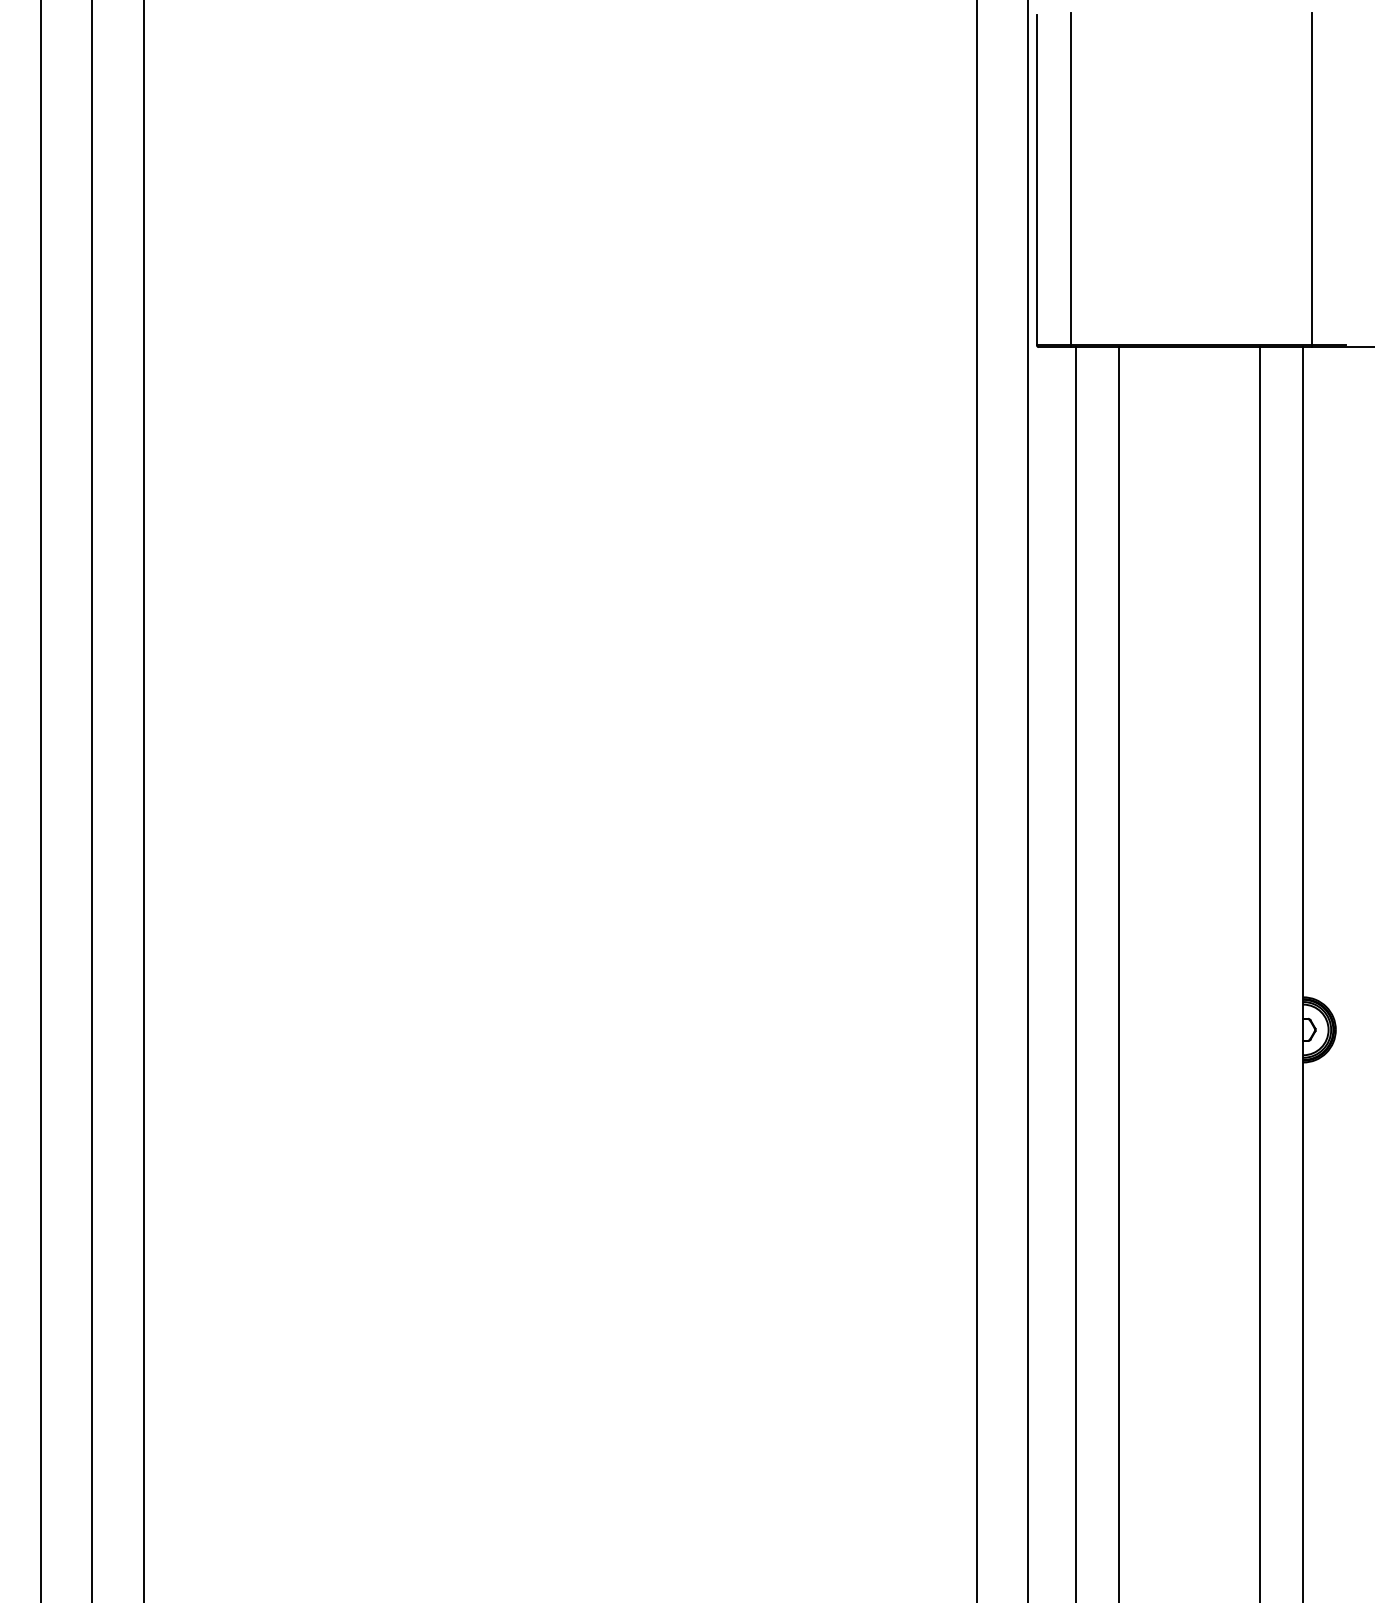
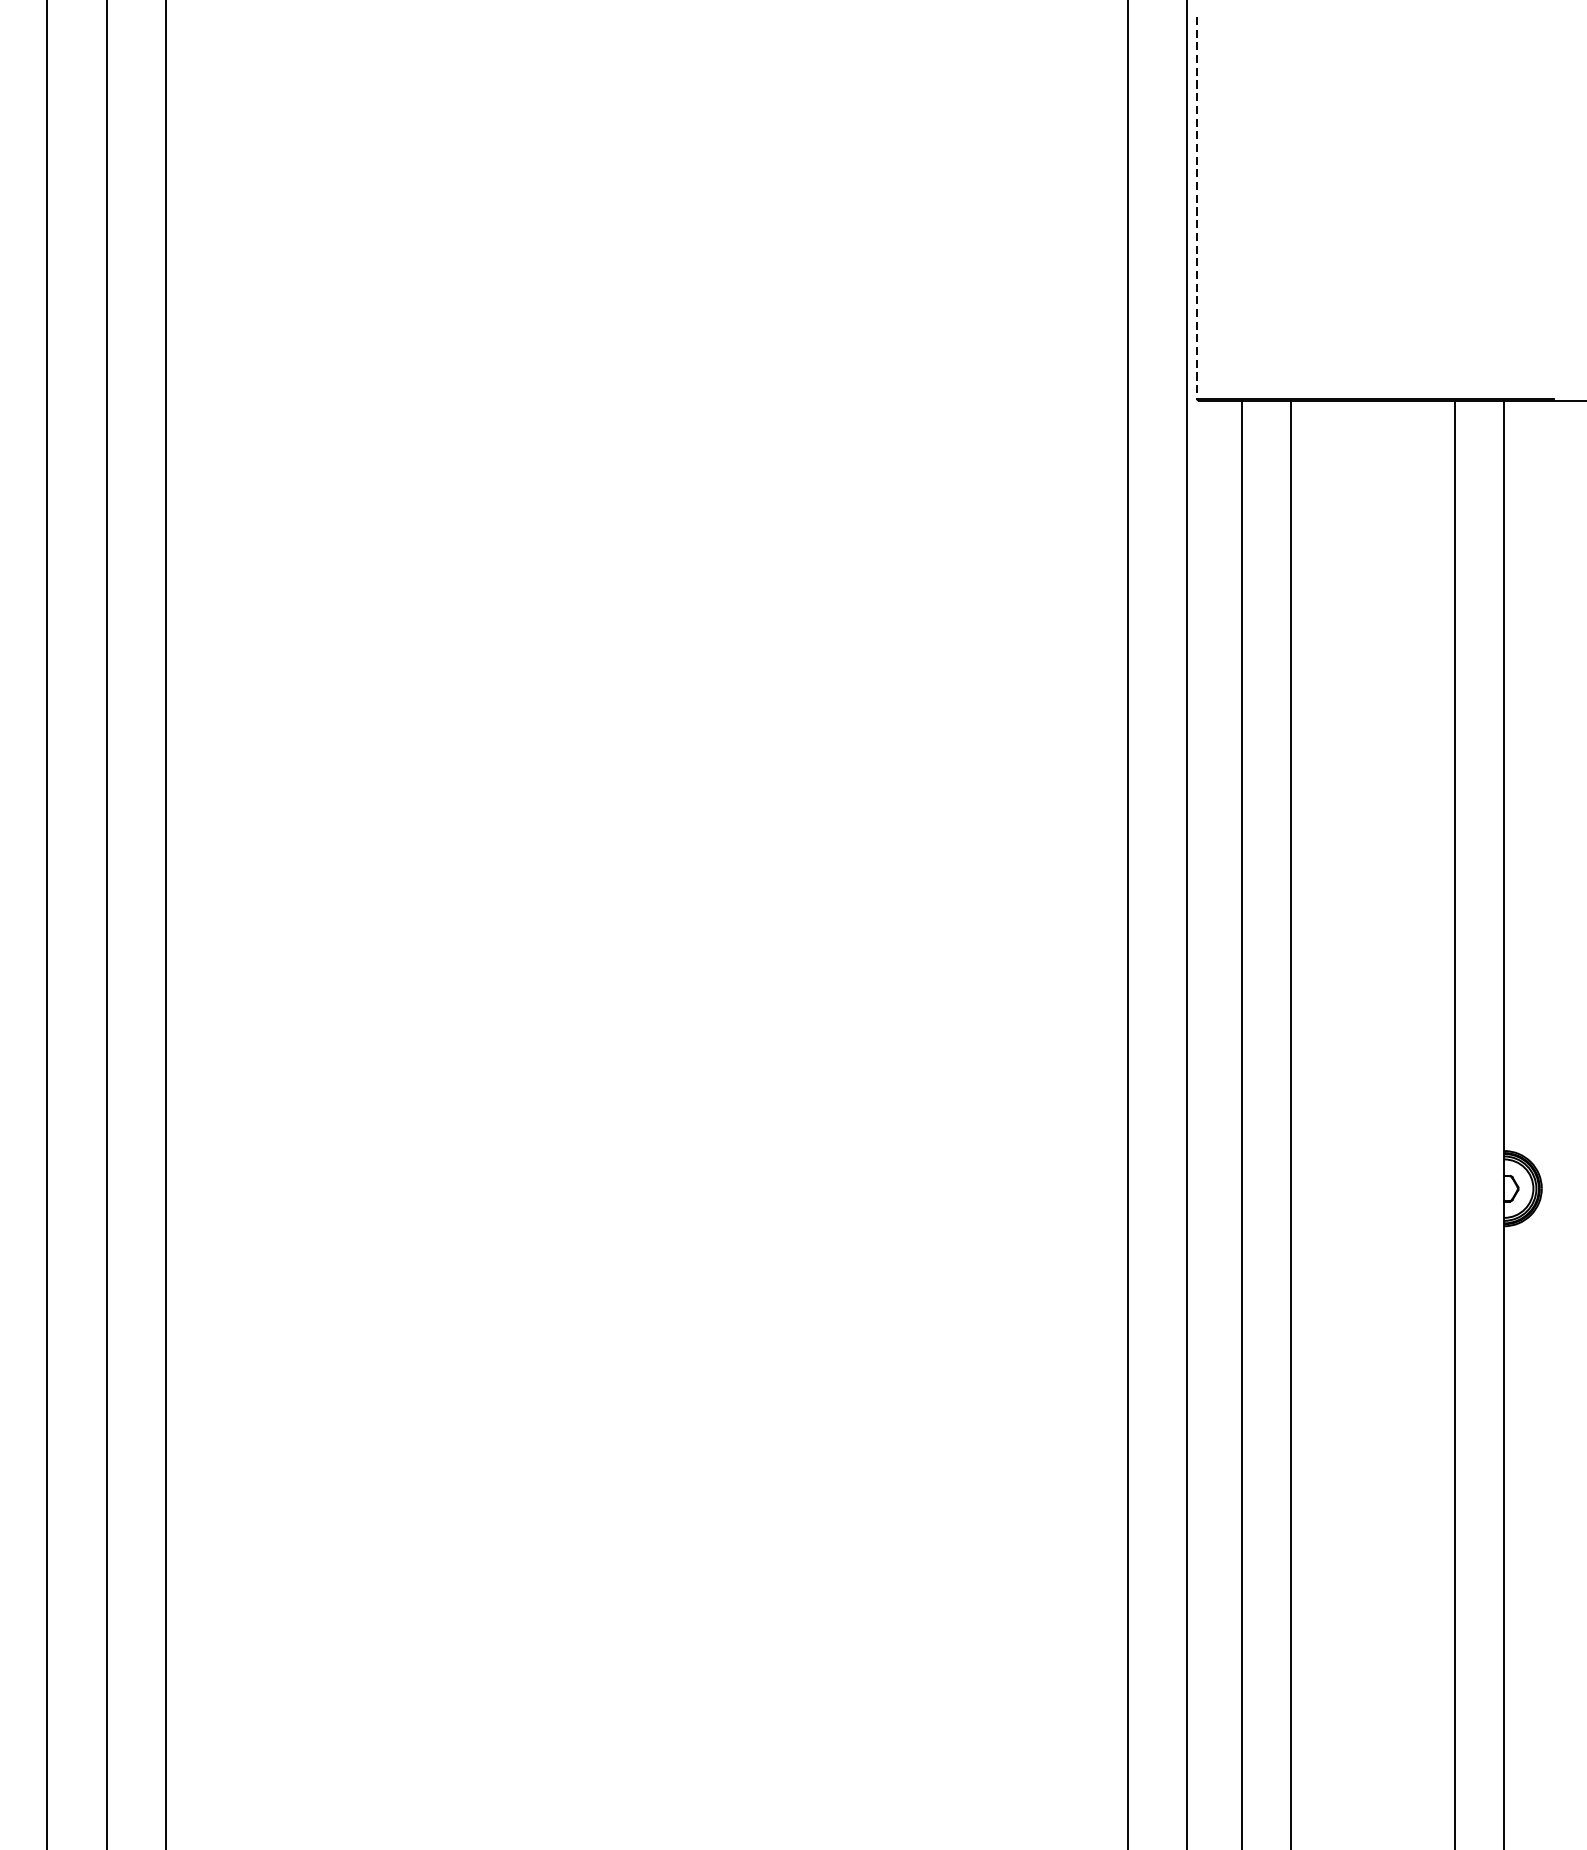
line: (1037, 180) -> (1197, 208), solid -> dashed
line: (1071, 180) -> (1236, 208), removed
line: (1311, 180) -> (1513, 208), removed

